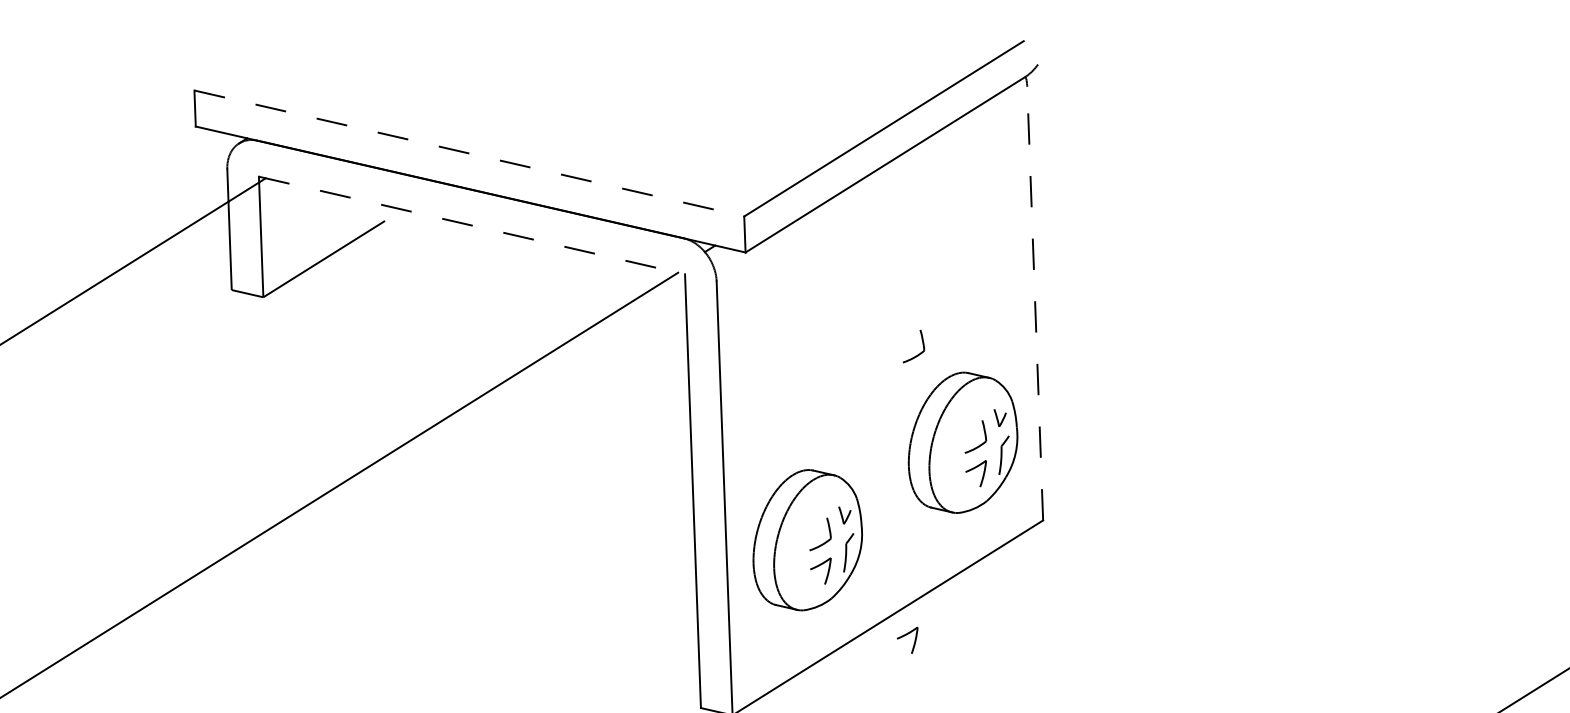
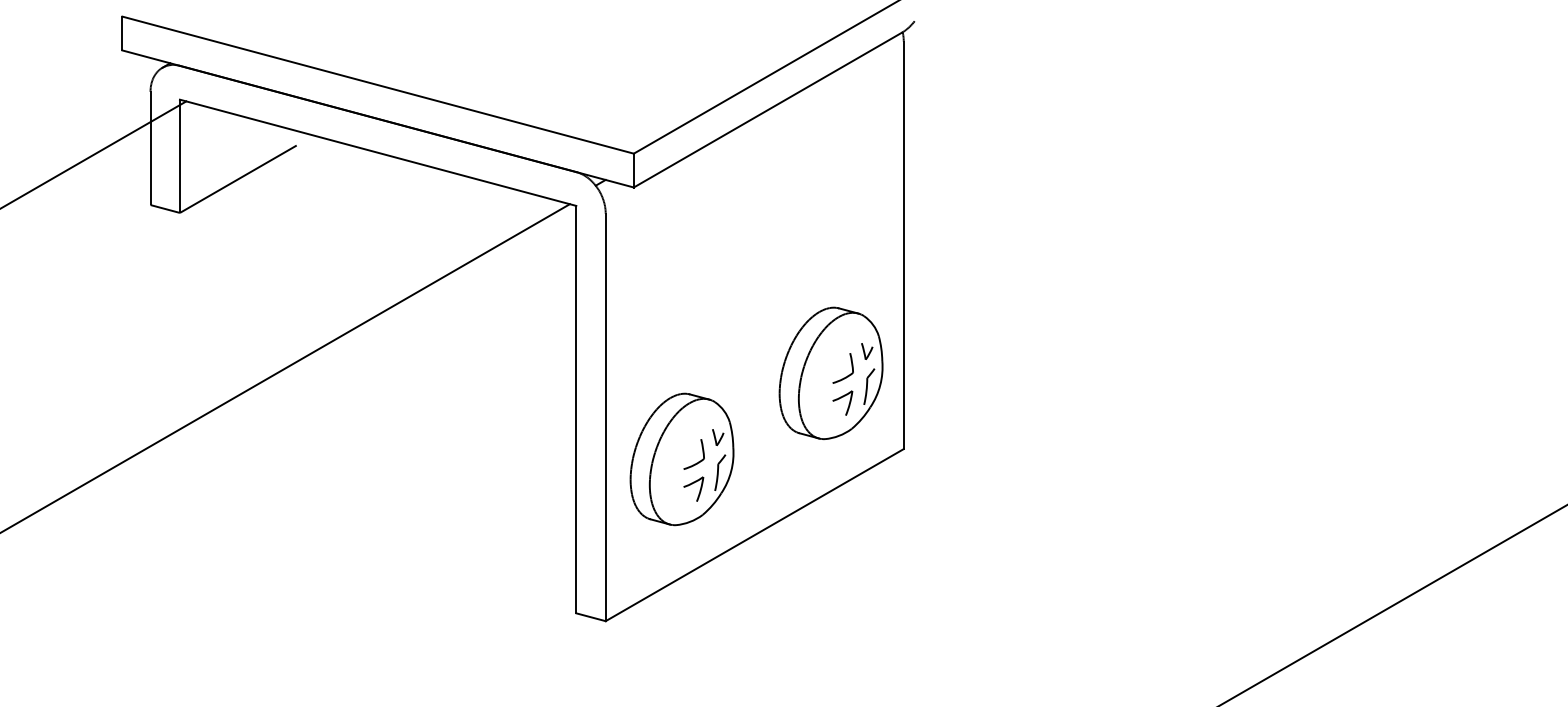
line: (469, 153) -> (378, 85), dashed -> solid
line: (472, 225) -> (378, 152), dashed -> solid
line: (1034, 303) -> (903, 245), dashed -> solid
part: (916, 354) -> (790, 289), removed
part: (907, 639) -> (772, 556), removed

